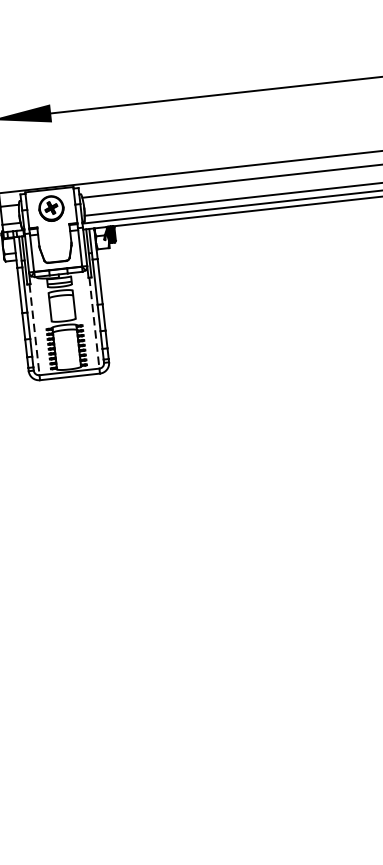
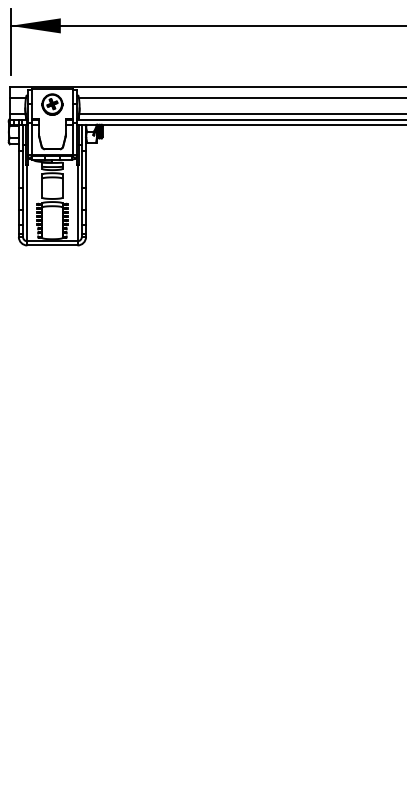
line: (94, 323) -> (77, 203), dashed -> solid
line: (34, 330) -> (27, 203), dashed -> solid

